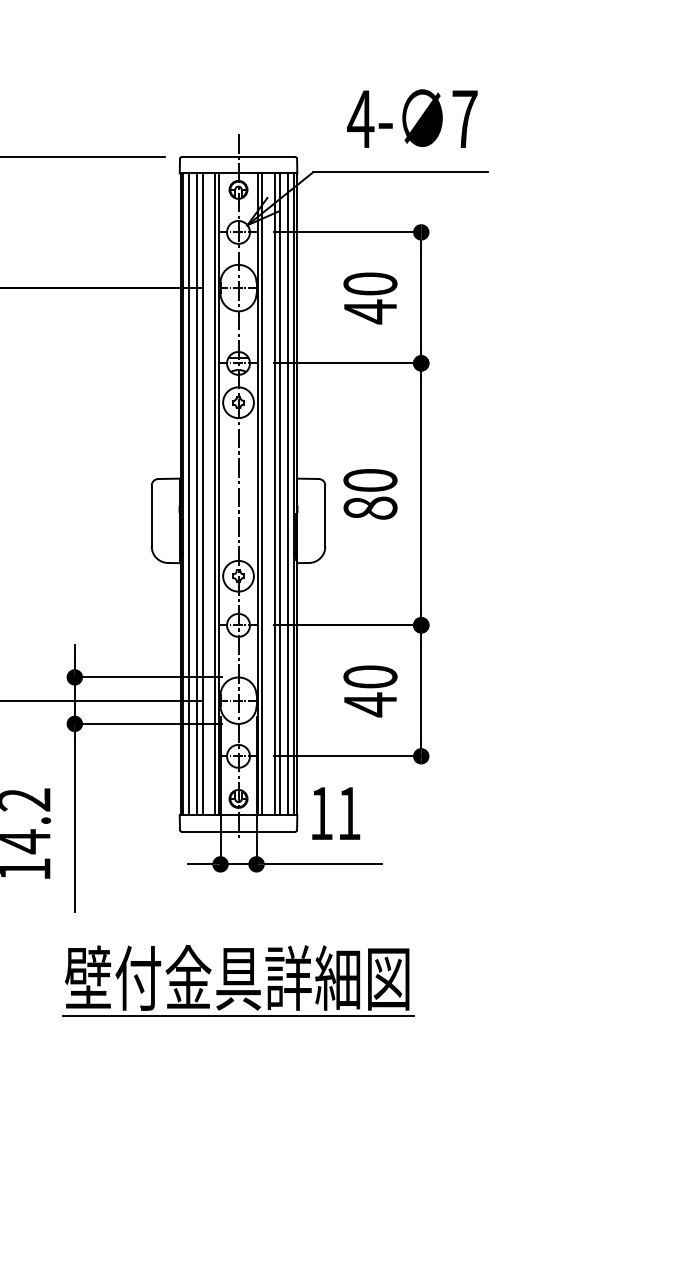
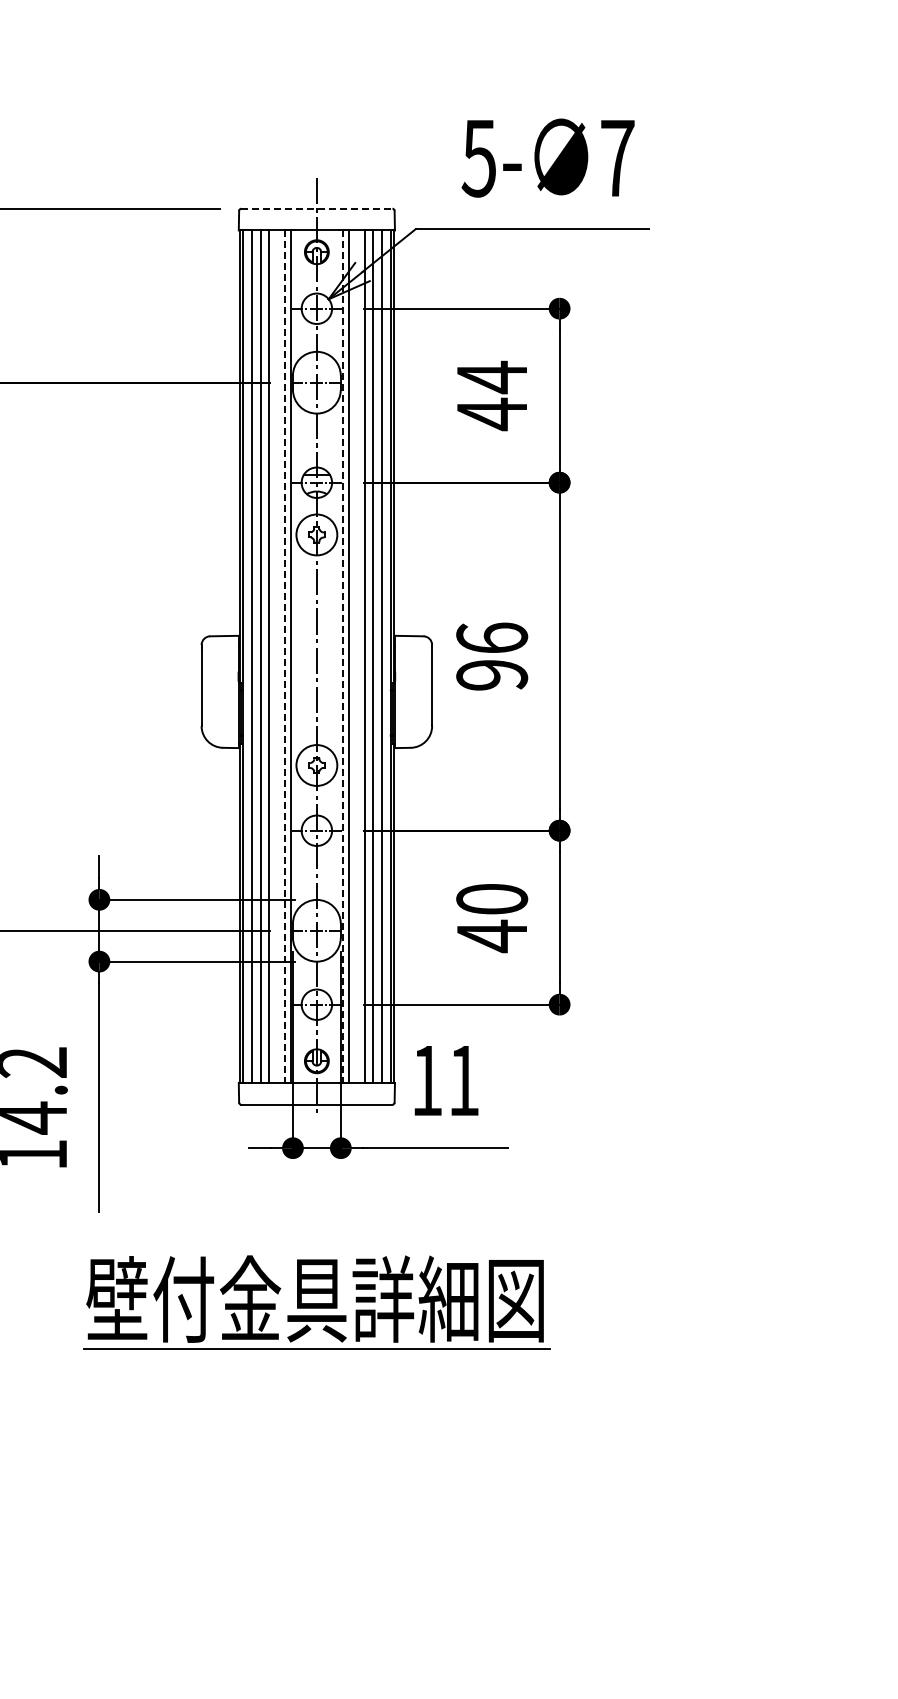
text: (360, 119) -> (478, 158), 4- -> 5-
line: (239, 156) -> (317, 208), solid -> dashed
text: (370, 284) -> (492, 377), 40 -> 44
line: (214, 494) -> (285, 657), solid -> dashed
line: (257, 494) -> (342, 657), solid -> dashed
text: (370, 494) -> (492, 656), 80 -> 96

